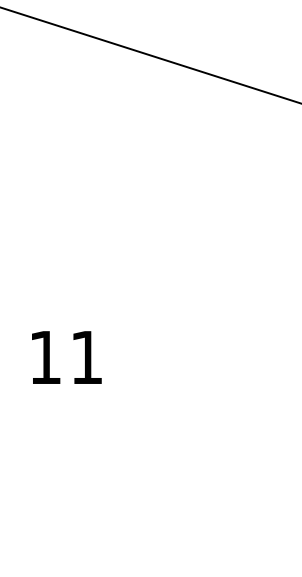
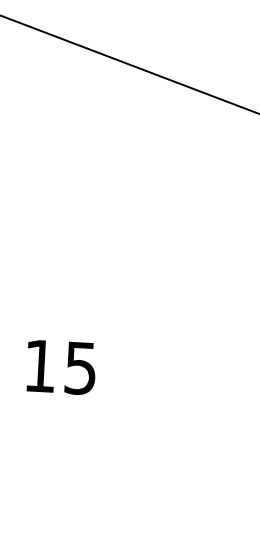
text: (86, 357) -> (80, 368), 11 -> 15

